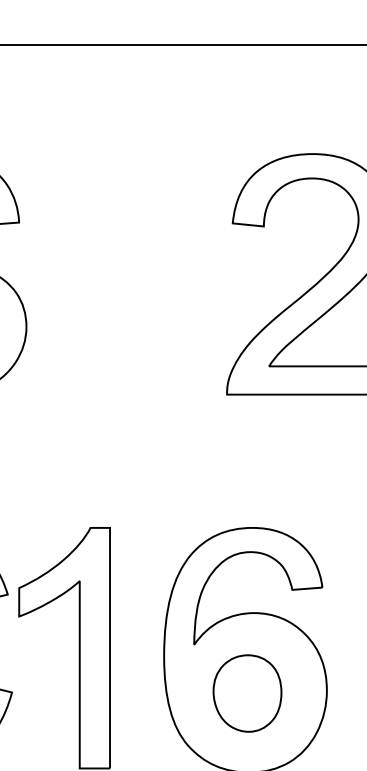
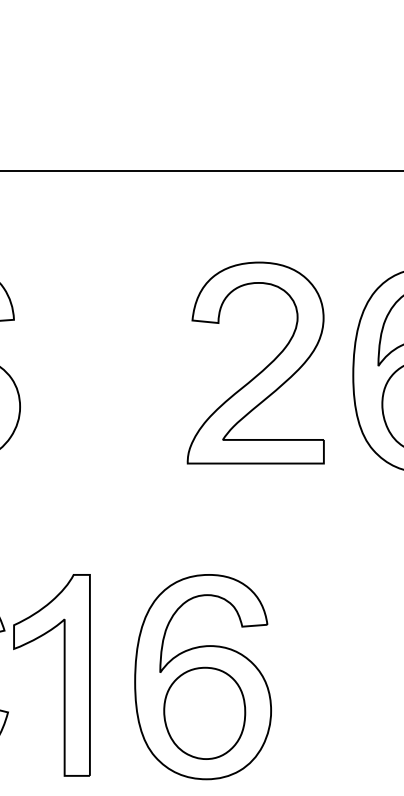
part: (247, 692) -> (204, 712), size x1.43

